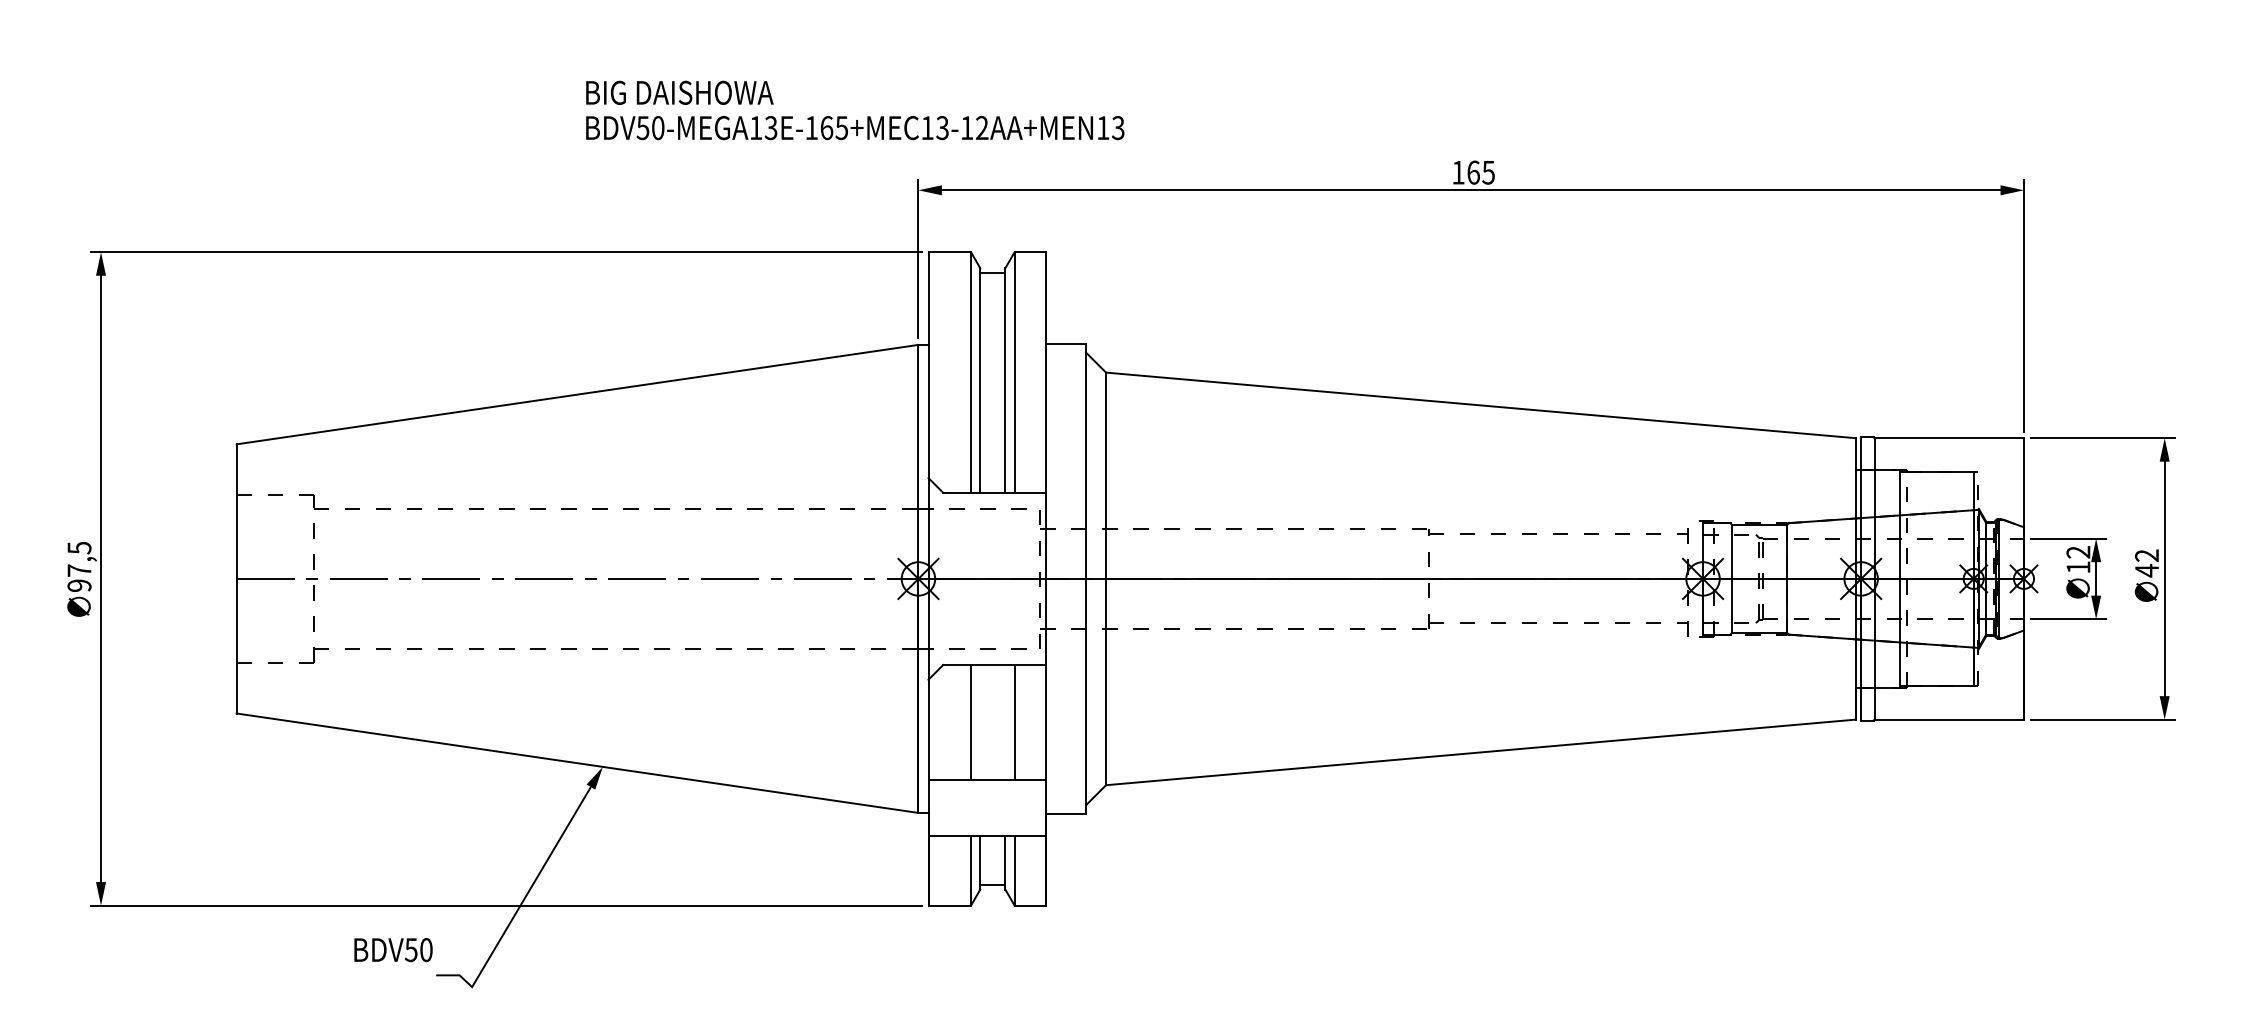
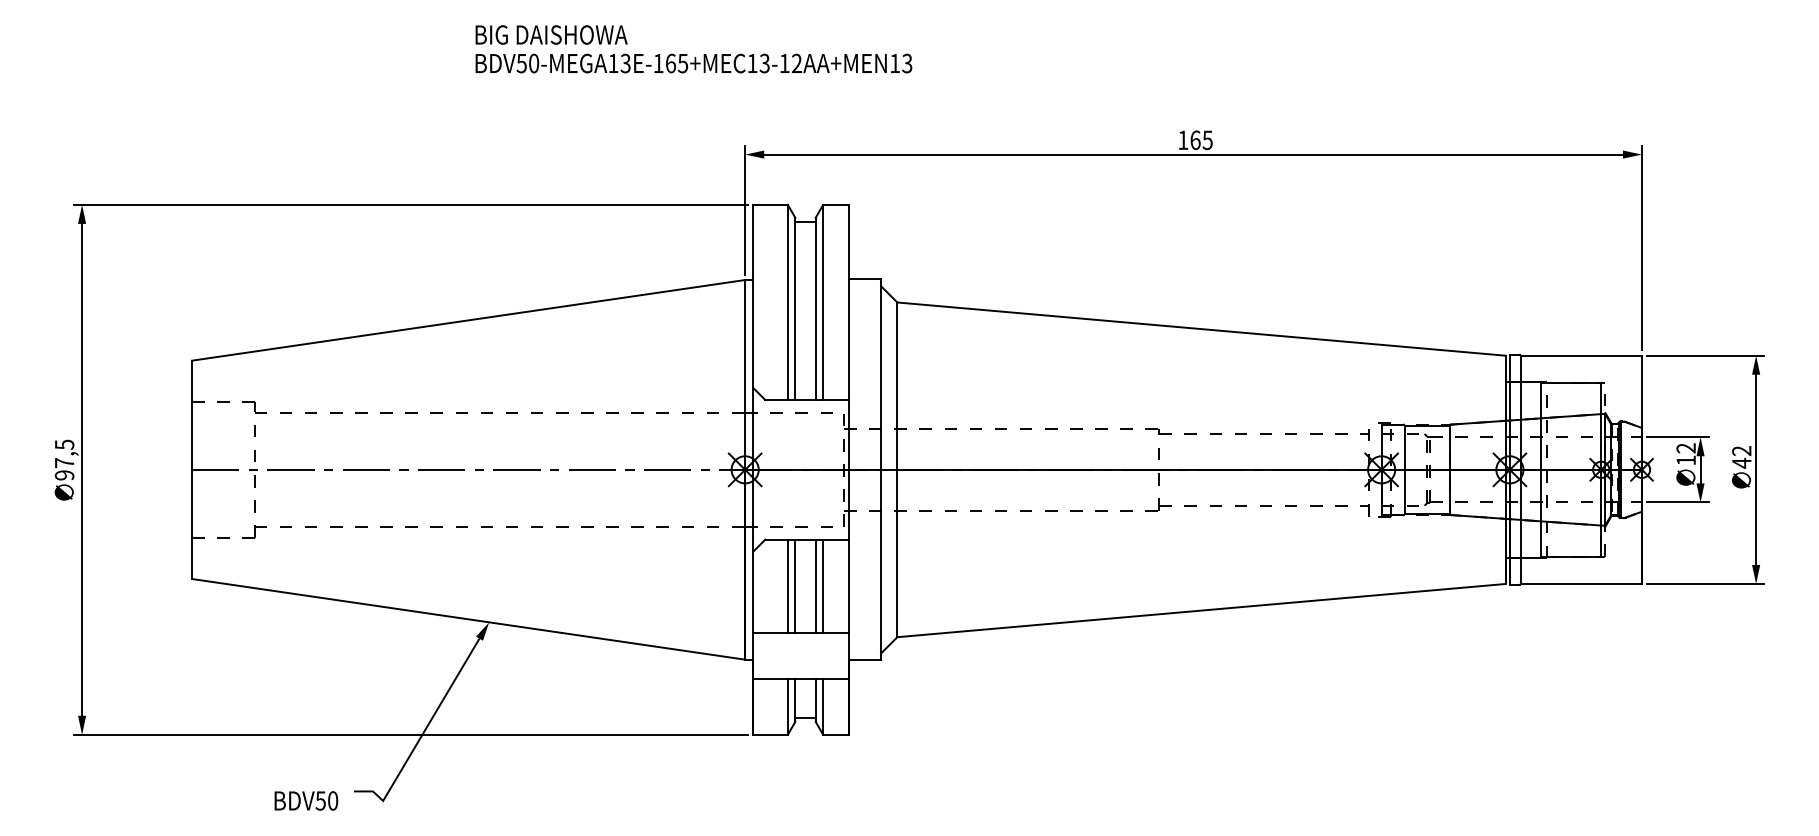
text: (855, 110) -> (694, 49), moved
line: (980, 722) -> (795, 586), added
line: (1005, 722) -> (815, 586), added
text: (393, 950) -> (306, 801), moved

